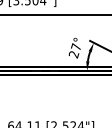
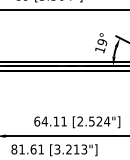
text: (75, 50) -> (101, 45), 27° -> 19°

